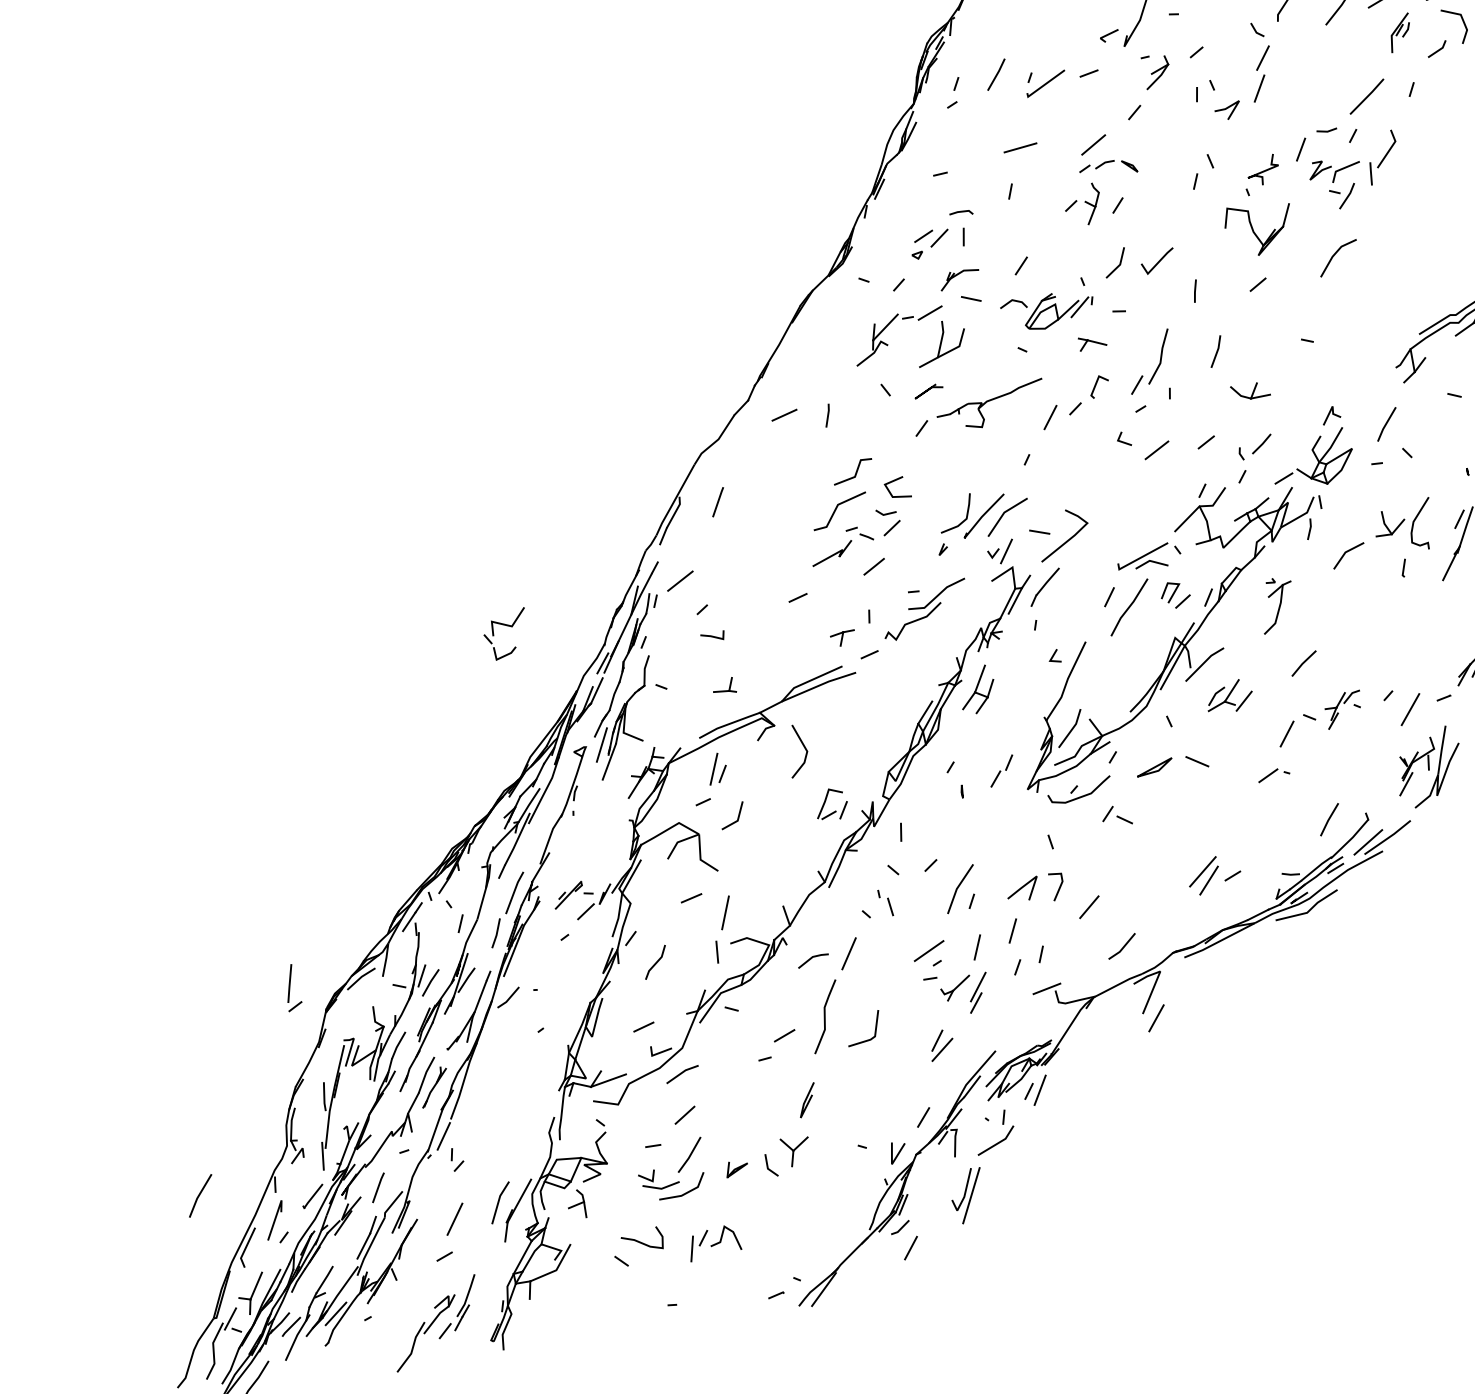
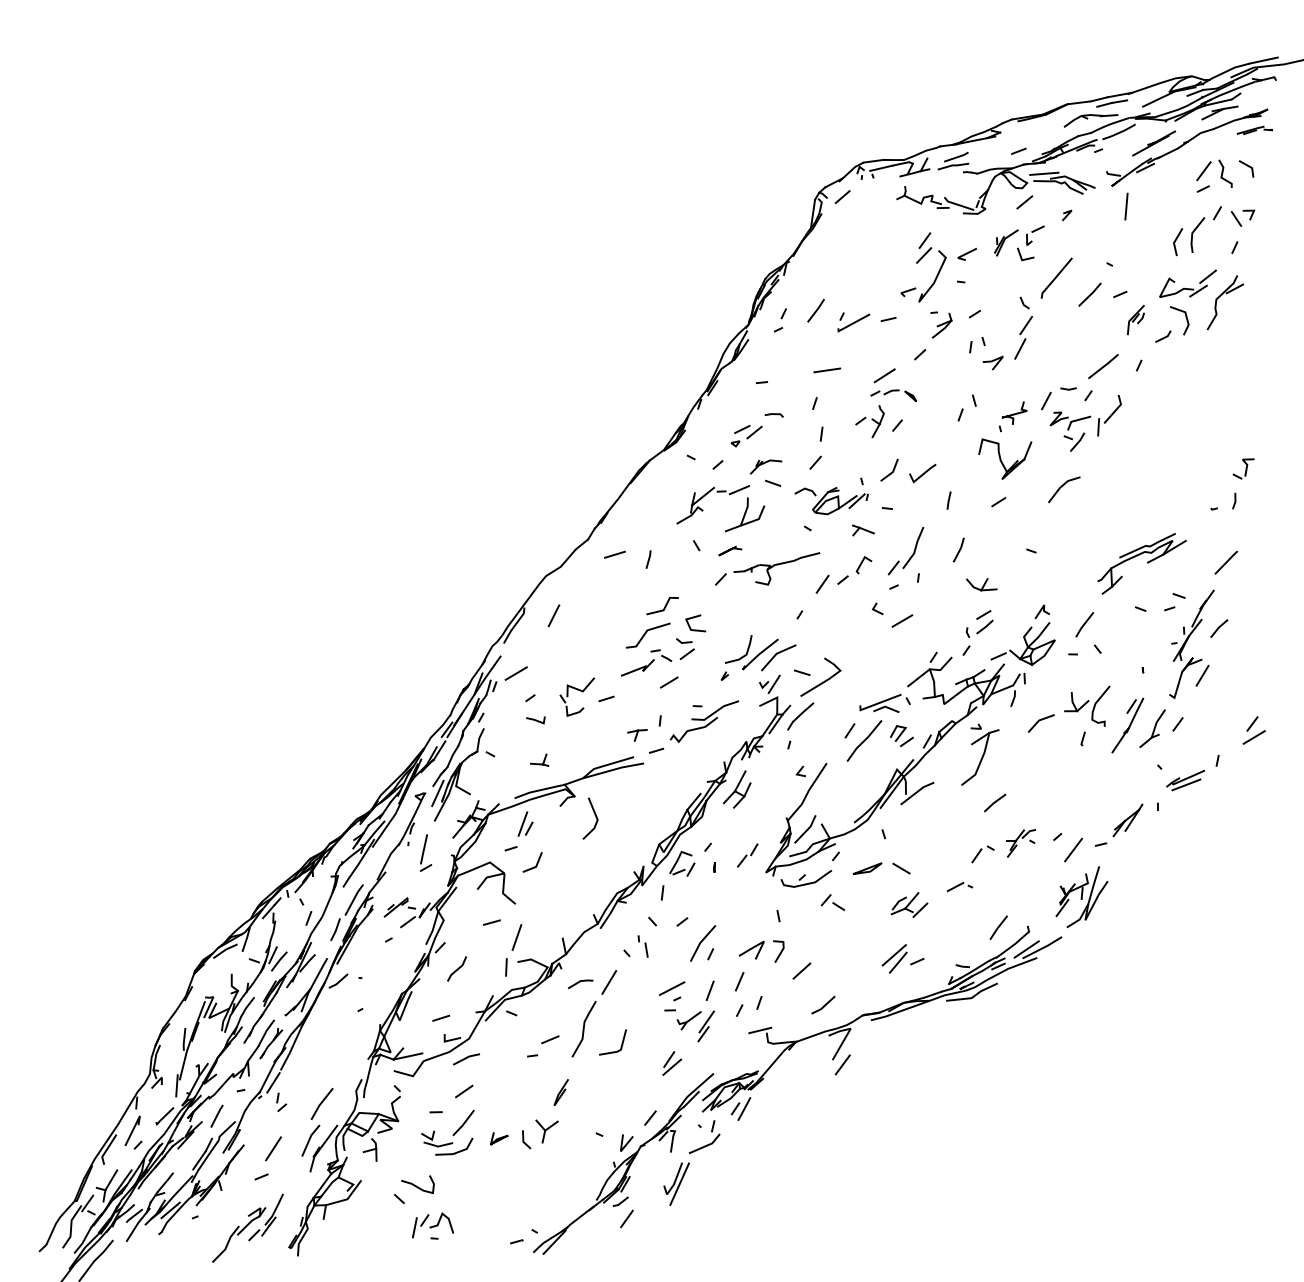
line: (963, 236) -> (821, 433), moved
line: (1205, 441) -> (983, 614), moved
part: (1277, 605) -> (980, 754), size x1.43
part: (506, 633) -> (577, 696), moved
part: (1229, 695) -> (909, 904), moved
part: (1296, 730) -> (982, 854), size x0.71
part: (831, 803) -> (682, 863), moved
part: (292, 987) -> (425, 852), moved
line: (199, 1195) -> (321, 1103), moved
part: (715, 1242) -> (433, 1225), moved

